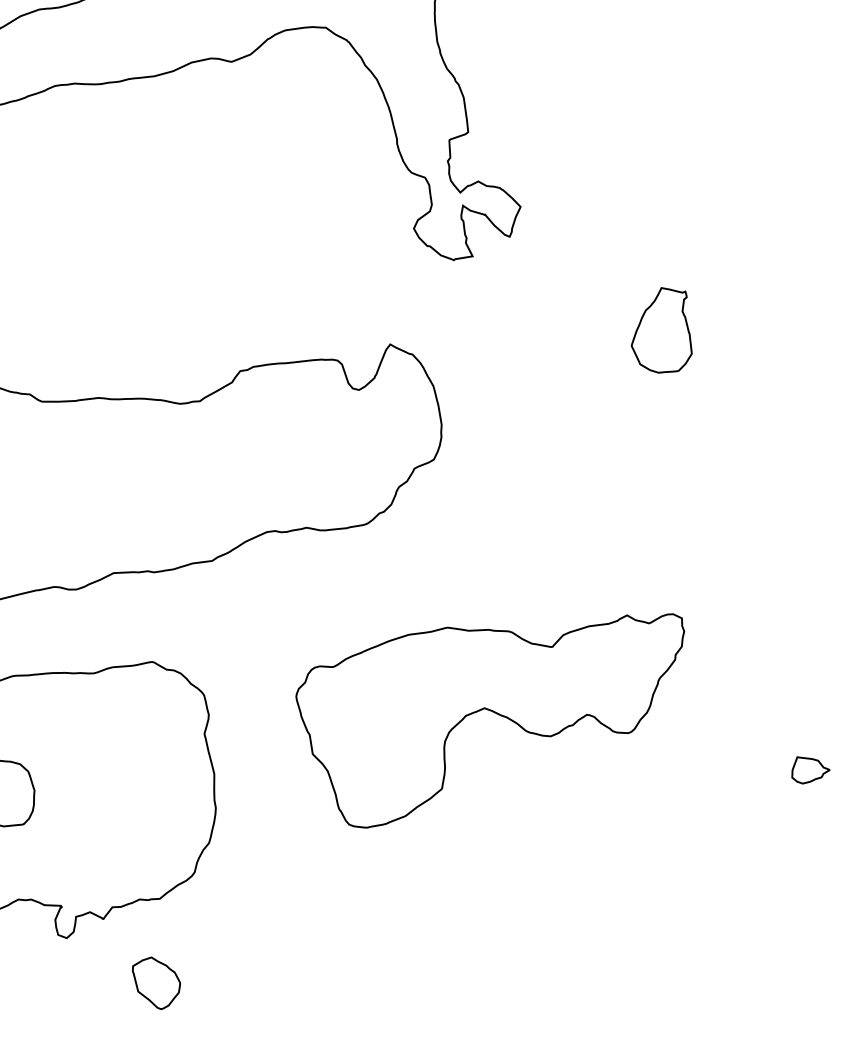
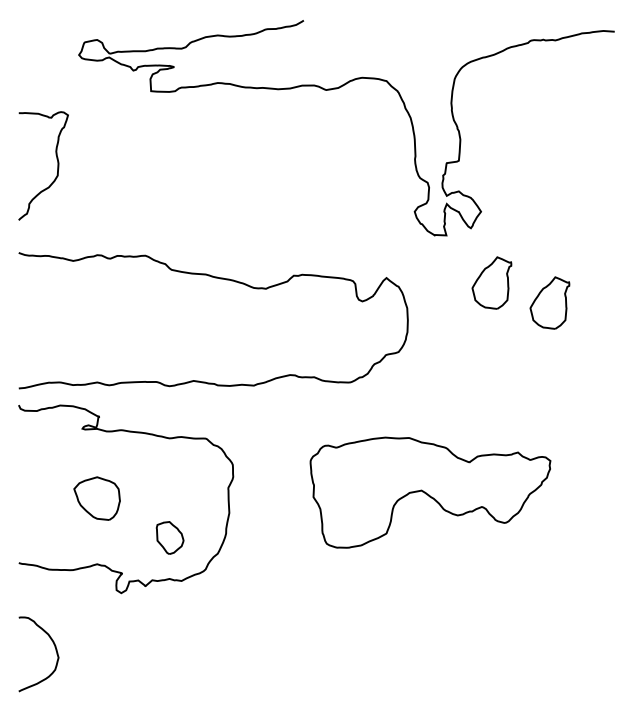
part: (560, 317) -> (491, 282), added
part: (499, 708) -> (430, 492), moved
part: (809, 767) -> (585, 581), removed
part: (156, 982) -> (169, 537), moved

